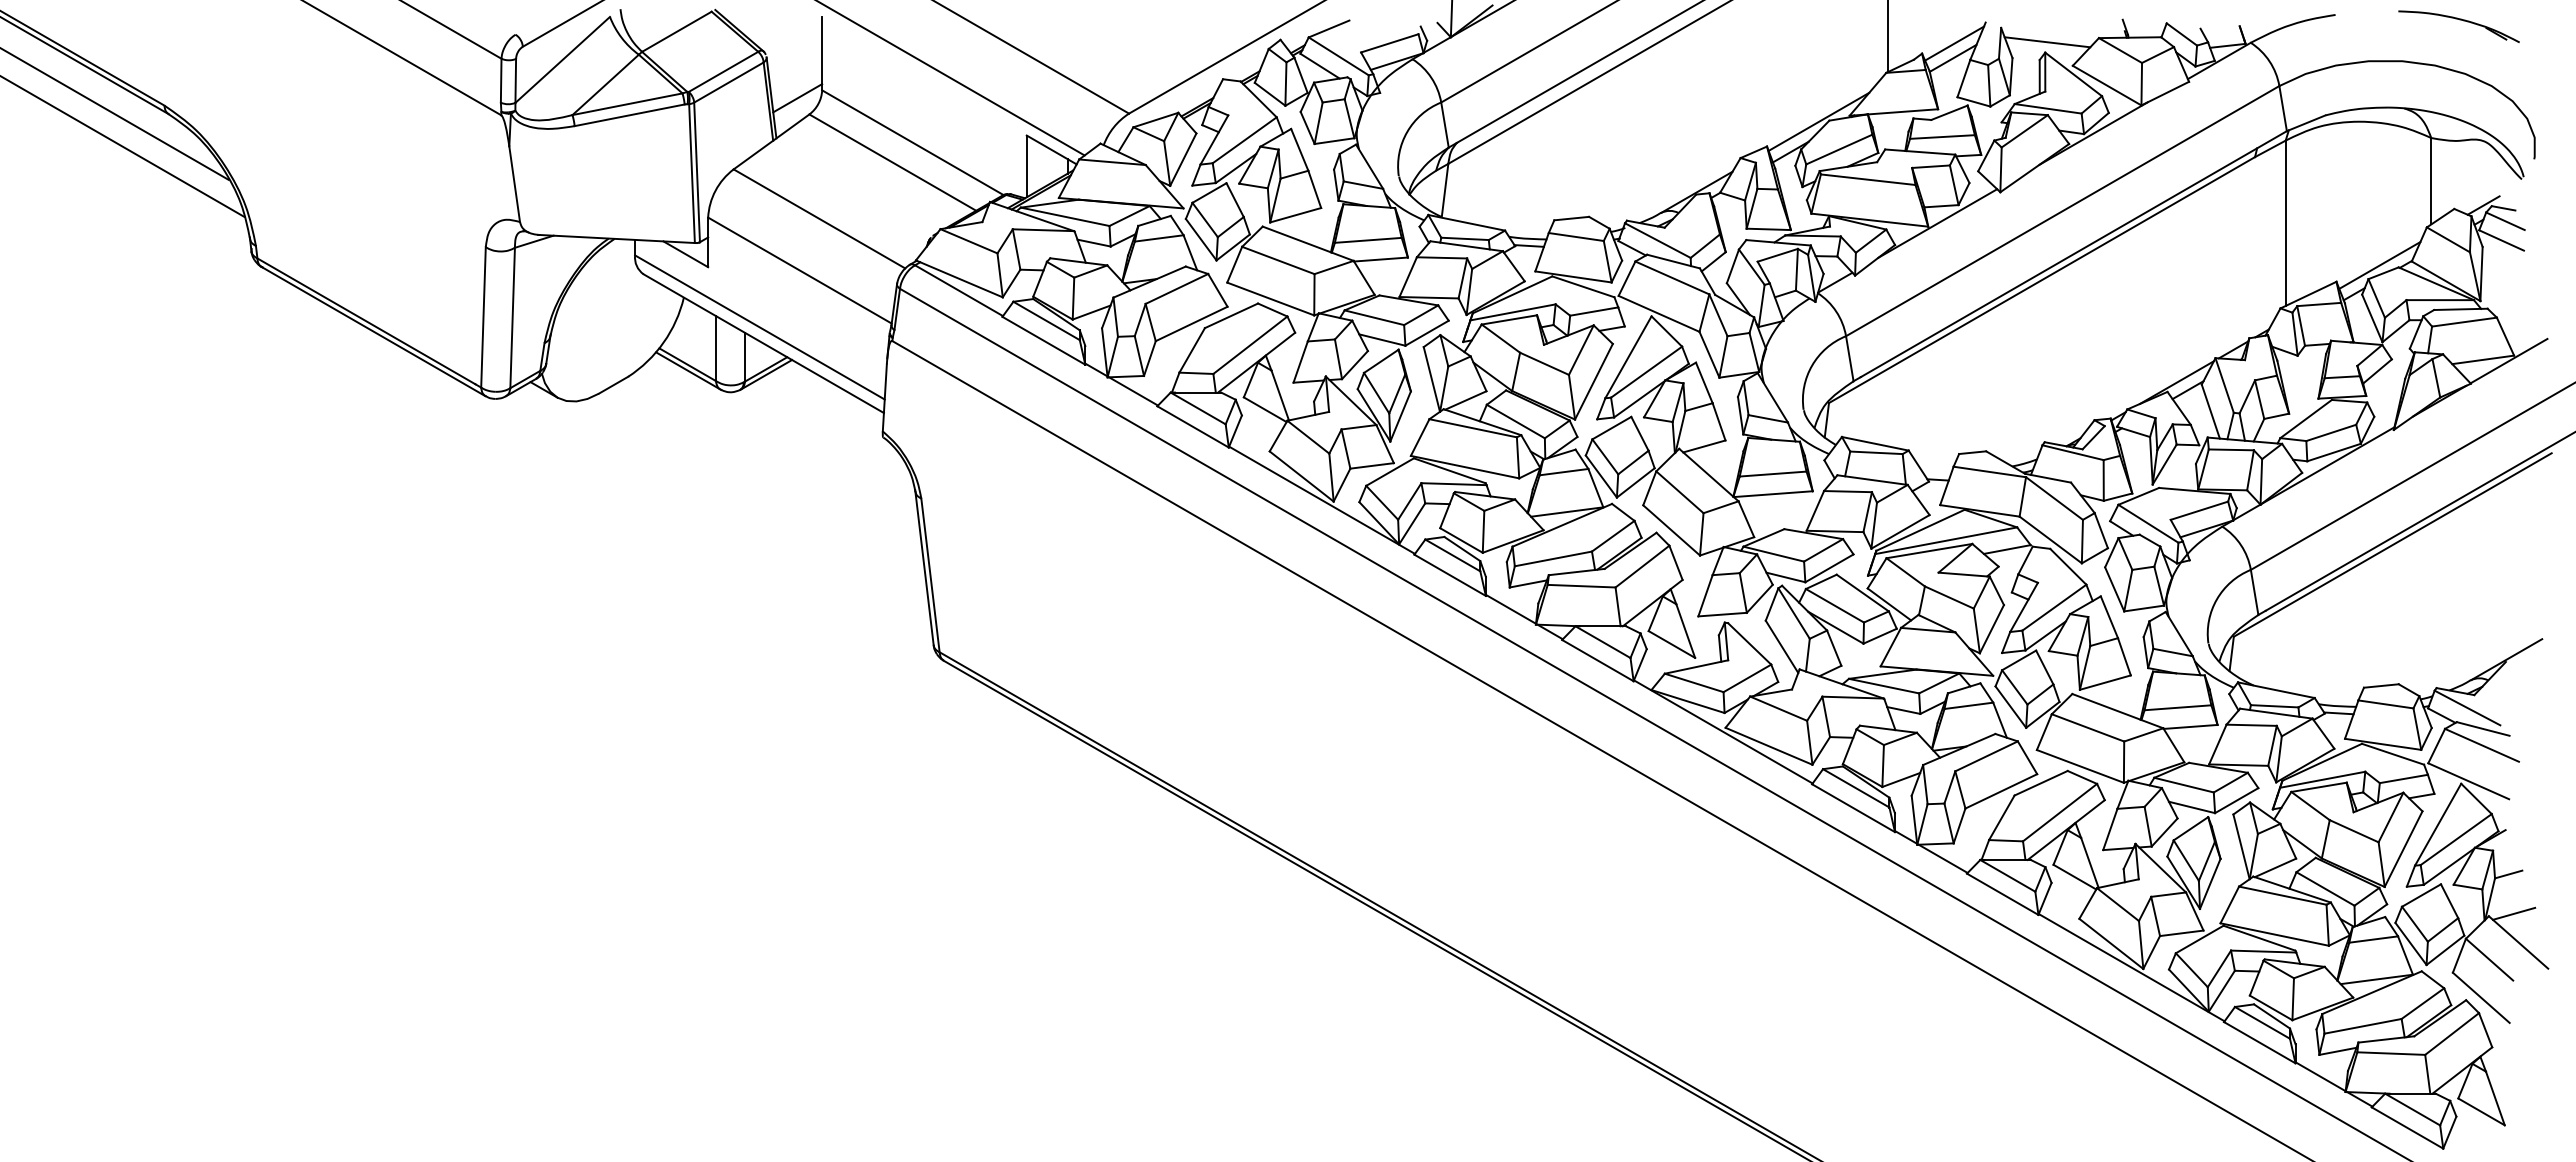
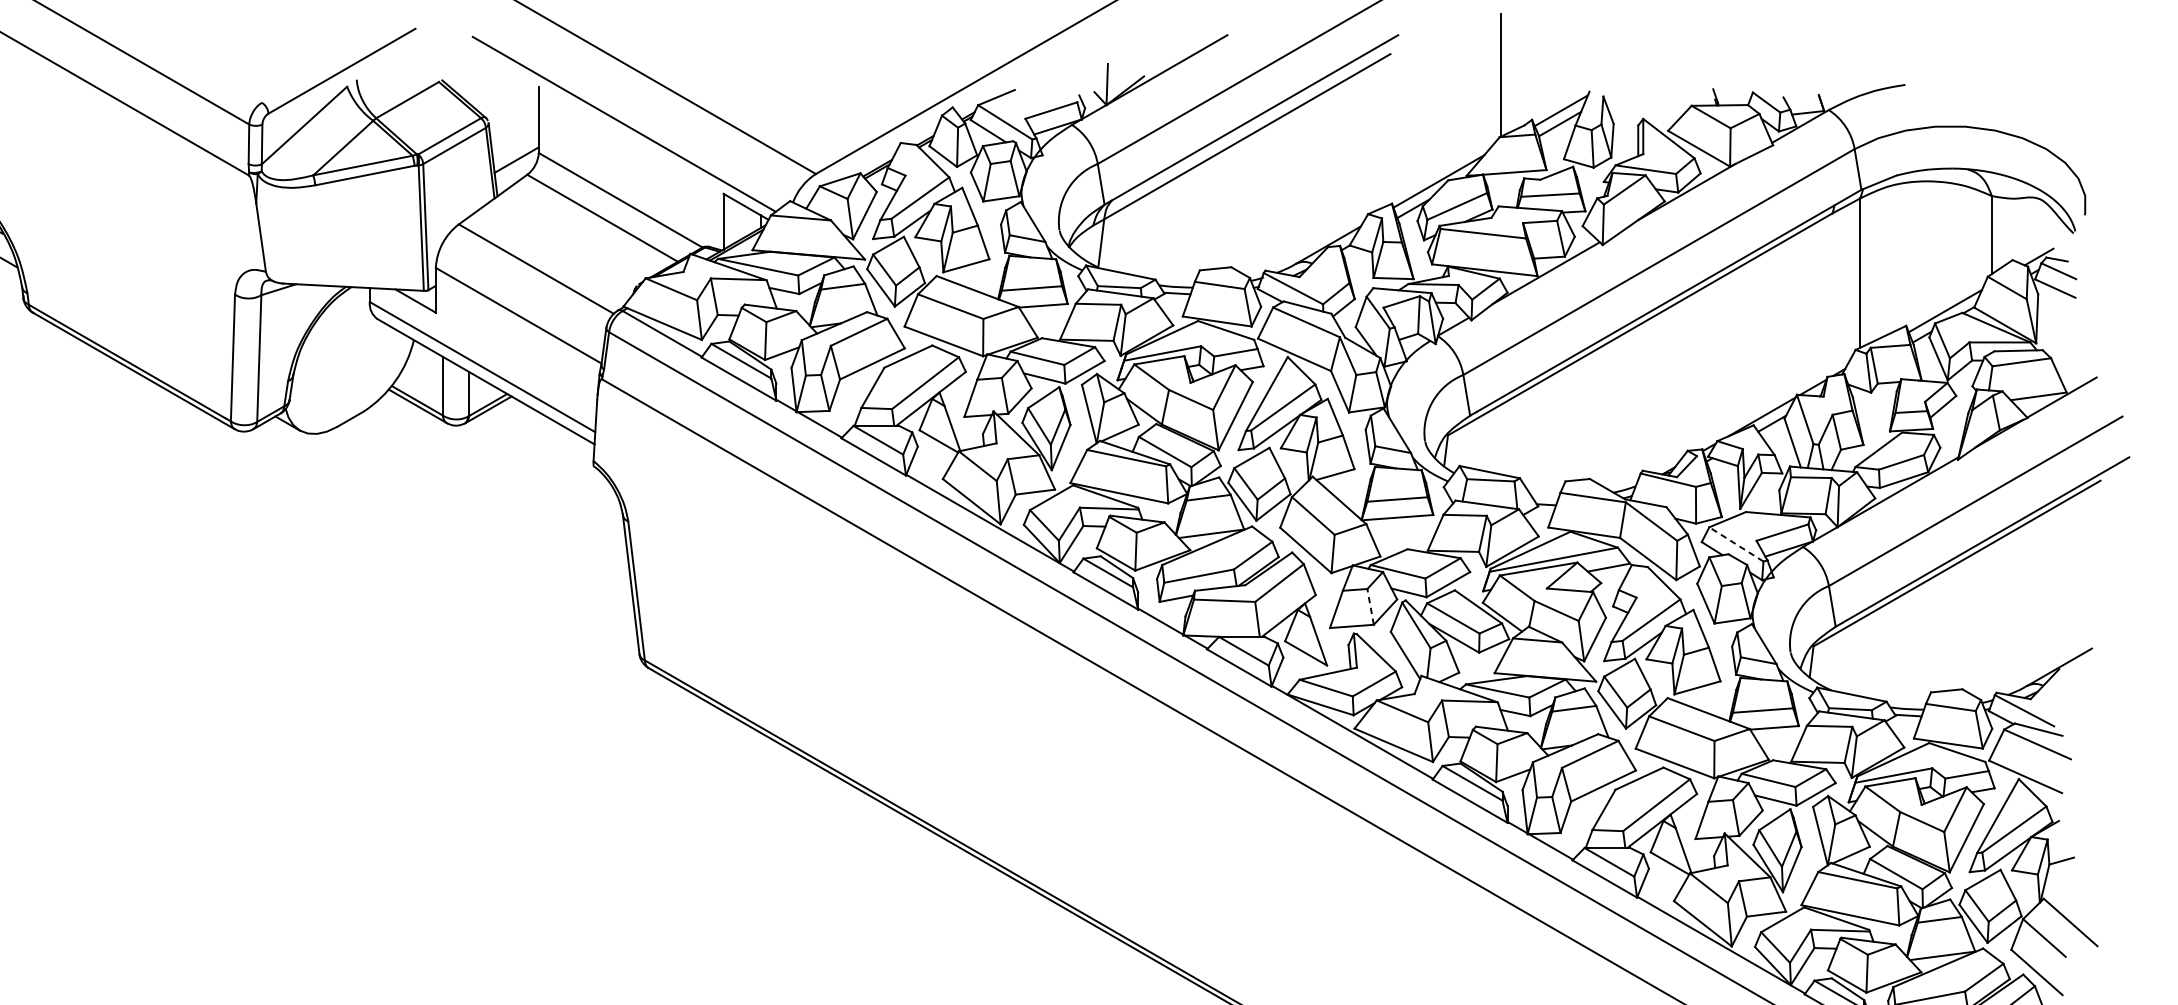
part: (2459, 20) -> (2017, 89), removed
line: (2047, 42) -> (1645, 109), removed
line: (2147, 523) -> (1735, 544), solid -> dashed
line: (1743, 592) -> (1370, 606), solid -> dashed
line: (2513, 913) -> (2066, 896), removed

